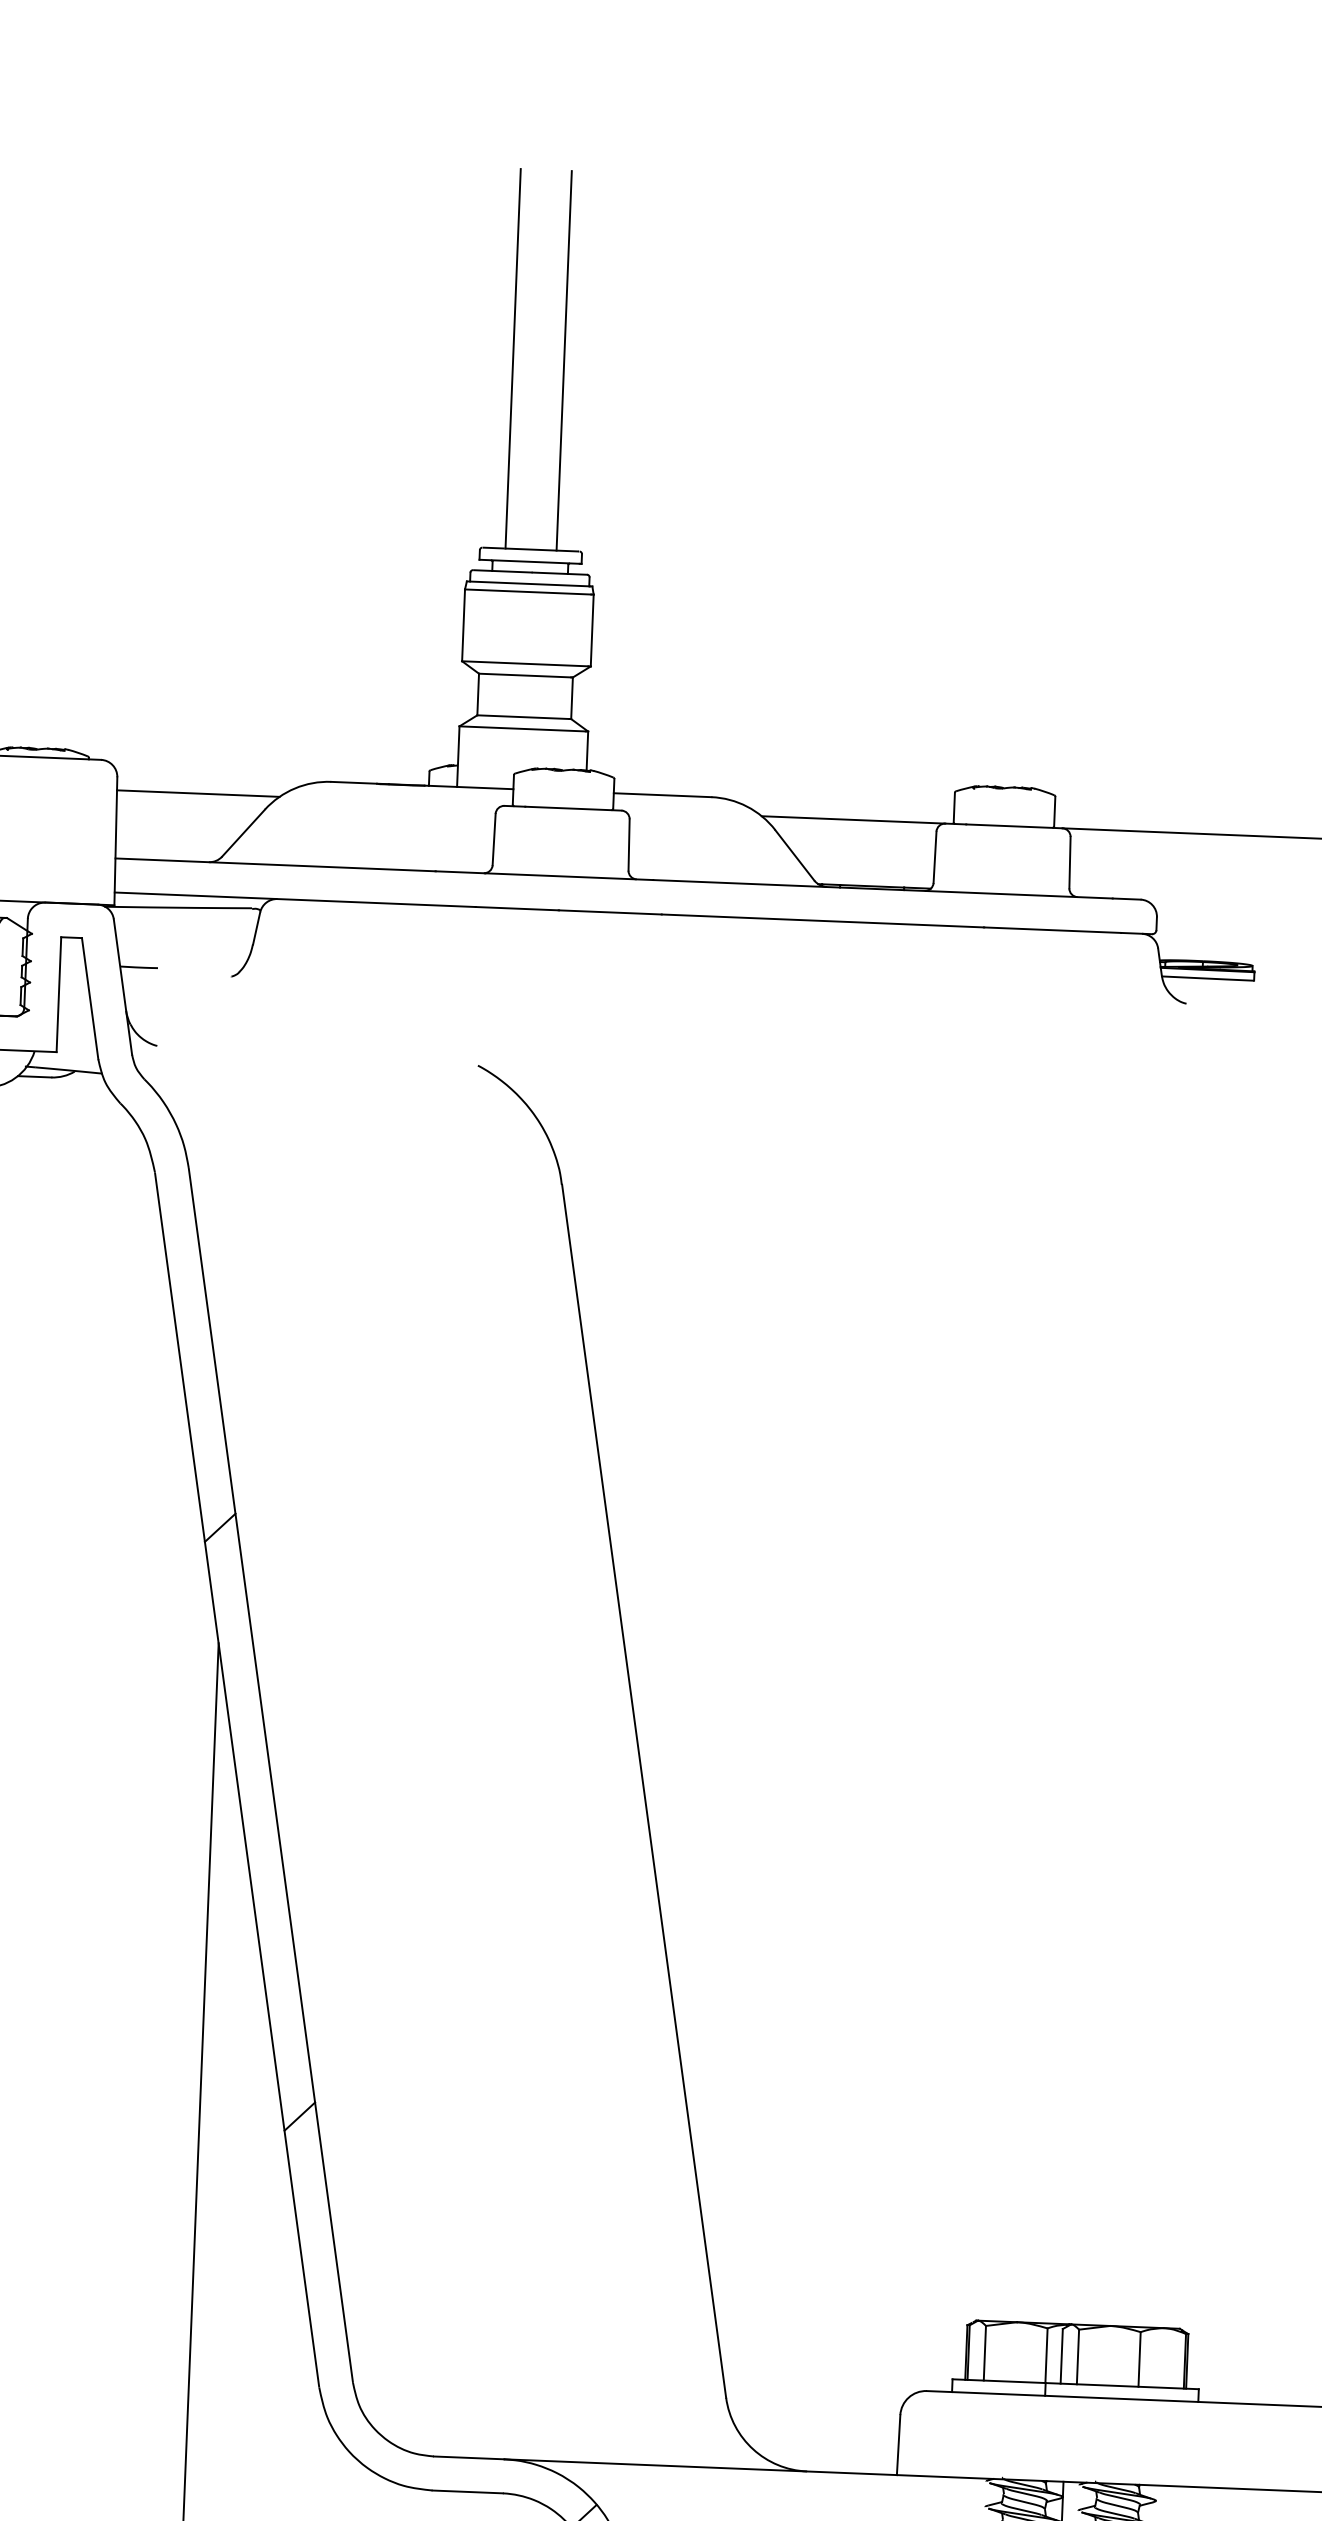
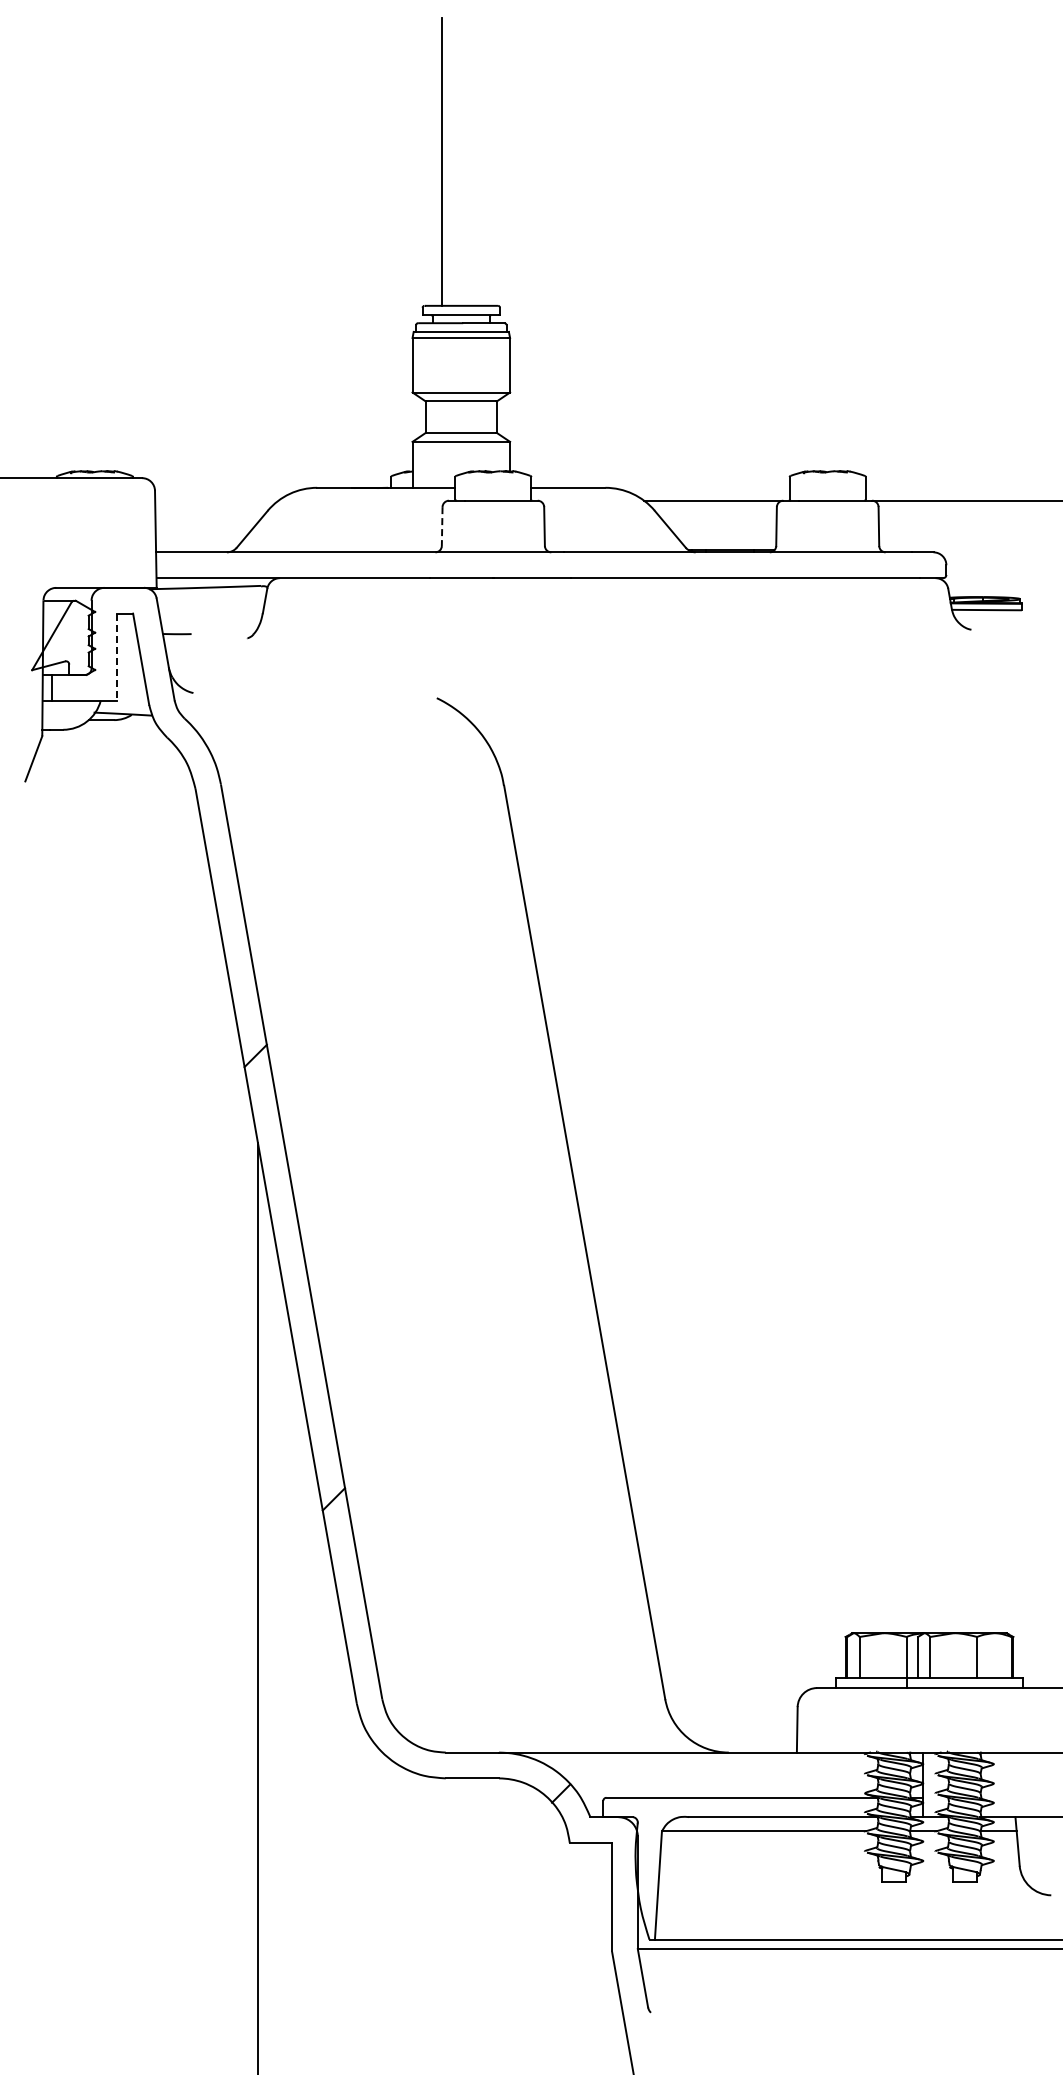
line: (563, 360) -> (480, 161), removed
line: (197, 793) -> (216, 500), removed
line: (494, 840) -> (442, 527), solid -> dashed
line: (59, 995) -> (117, 657), solid -> dashed

